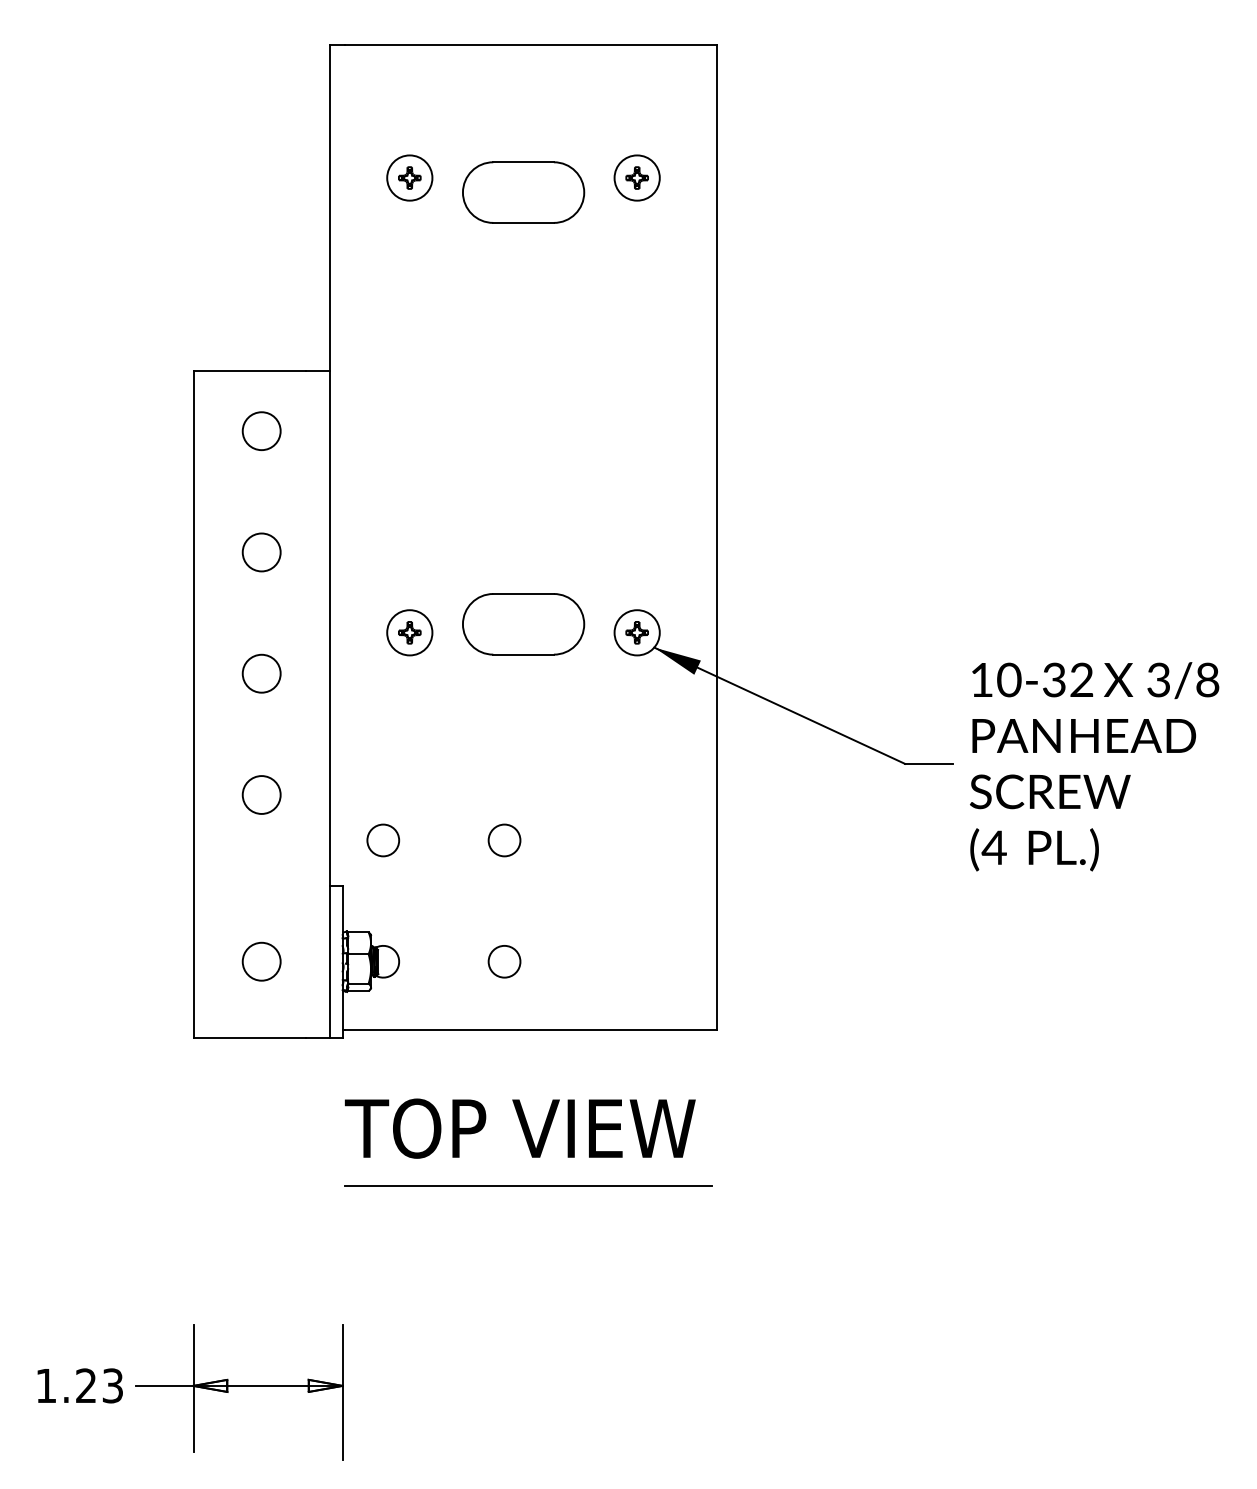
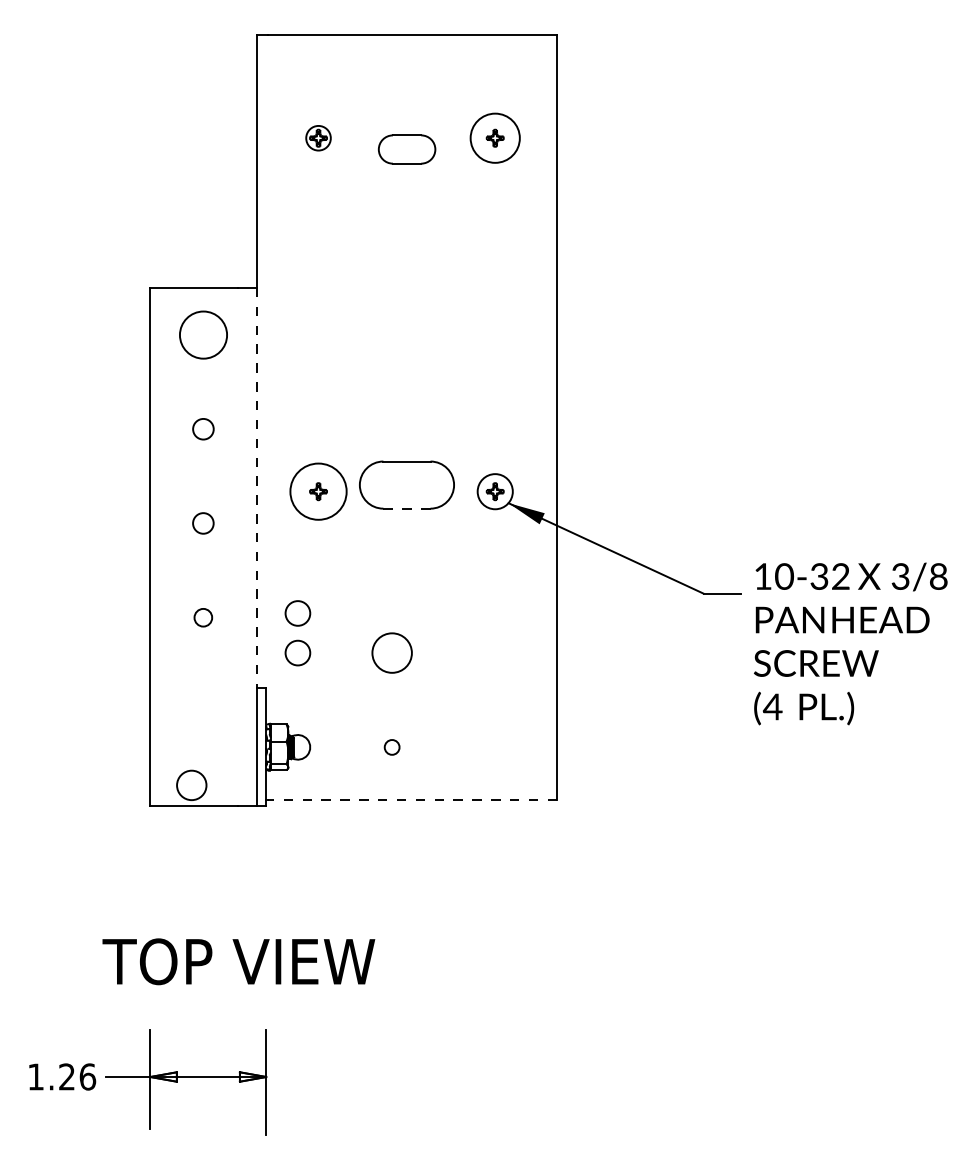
circle: (409, 177) -> (318, 137), size x0.7
circle: (636, 177) -> (494, 137), size x1.4
part: (523, 192) -> (406, 149), size x0.6
circle: (261, 430) -> (203, 334), size x1.6
circle: (261, 552) -> (203, 429), size x0.7
line: (329, 628) -> (256, 488), solid -> dashed
circle: (409, 632) -> (318, 491), size x1.6
line: (523, 654) -> (406, 508), solid -> dashed
circle: (261, 673) -> (203, 523), size x0.7
text: (1094, 766) -> (850, 643), moved
circle: (383, 789) -> (298, 613), added
circle: (261, 794) -> (203, 617), size x0.6
circle: (504, 840) -> (392, 653), size x1.6
circle: (261, 961) -> (191, 785), moved
circle: (504, 961) -> (392, 747), size x0.6
line: (530, 1029) -> (412, 800), solid -> dashed
text: (519, 1128) -> (238, 961), moved
line: (528, 1186) -> (410, 922), removed
text: (112, 1385) -> (87, 1076), 1.23 -> 1.26

